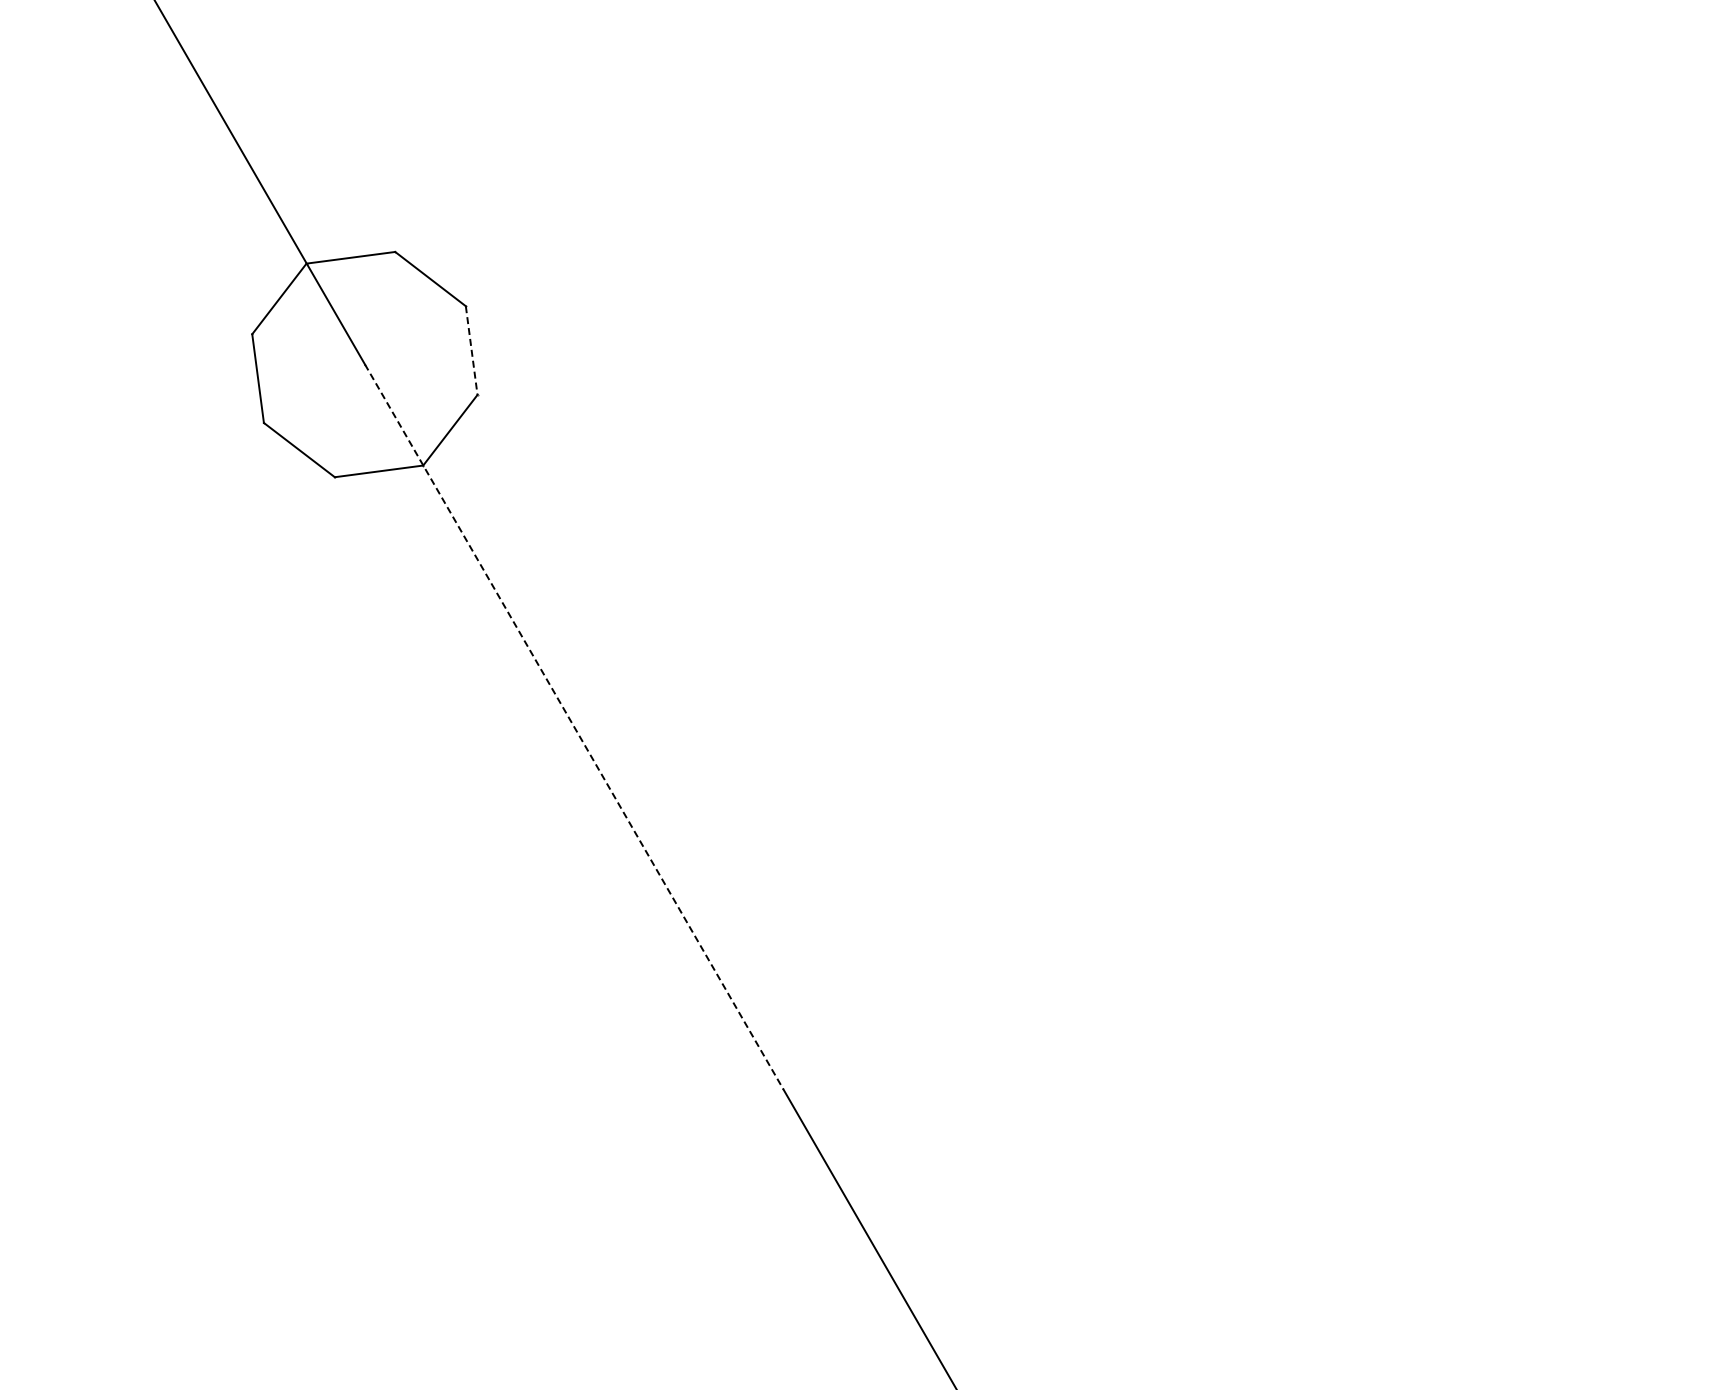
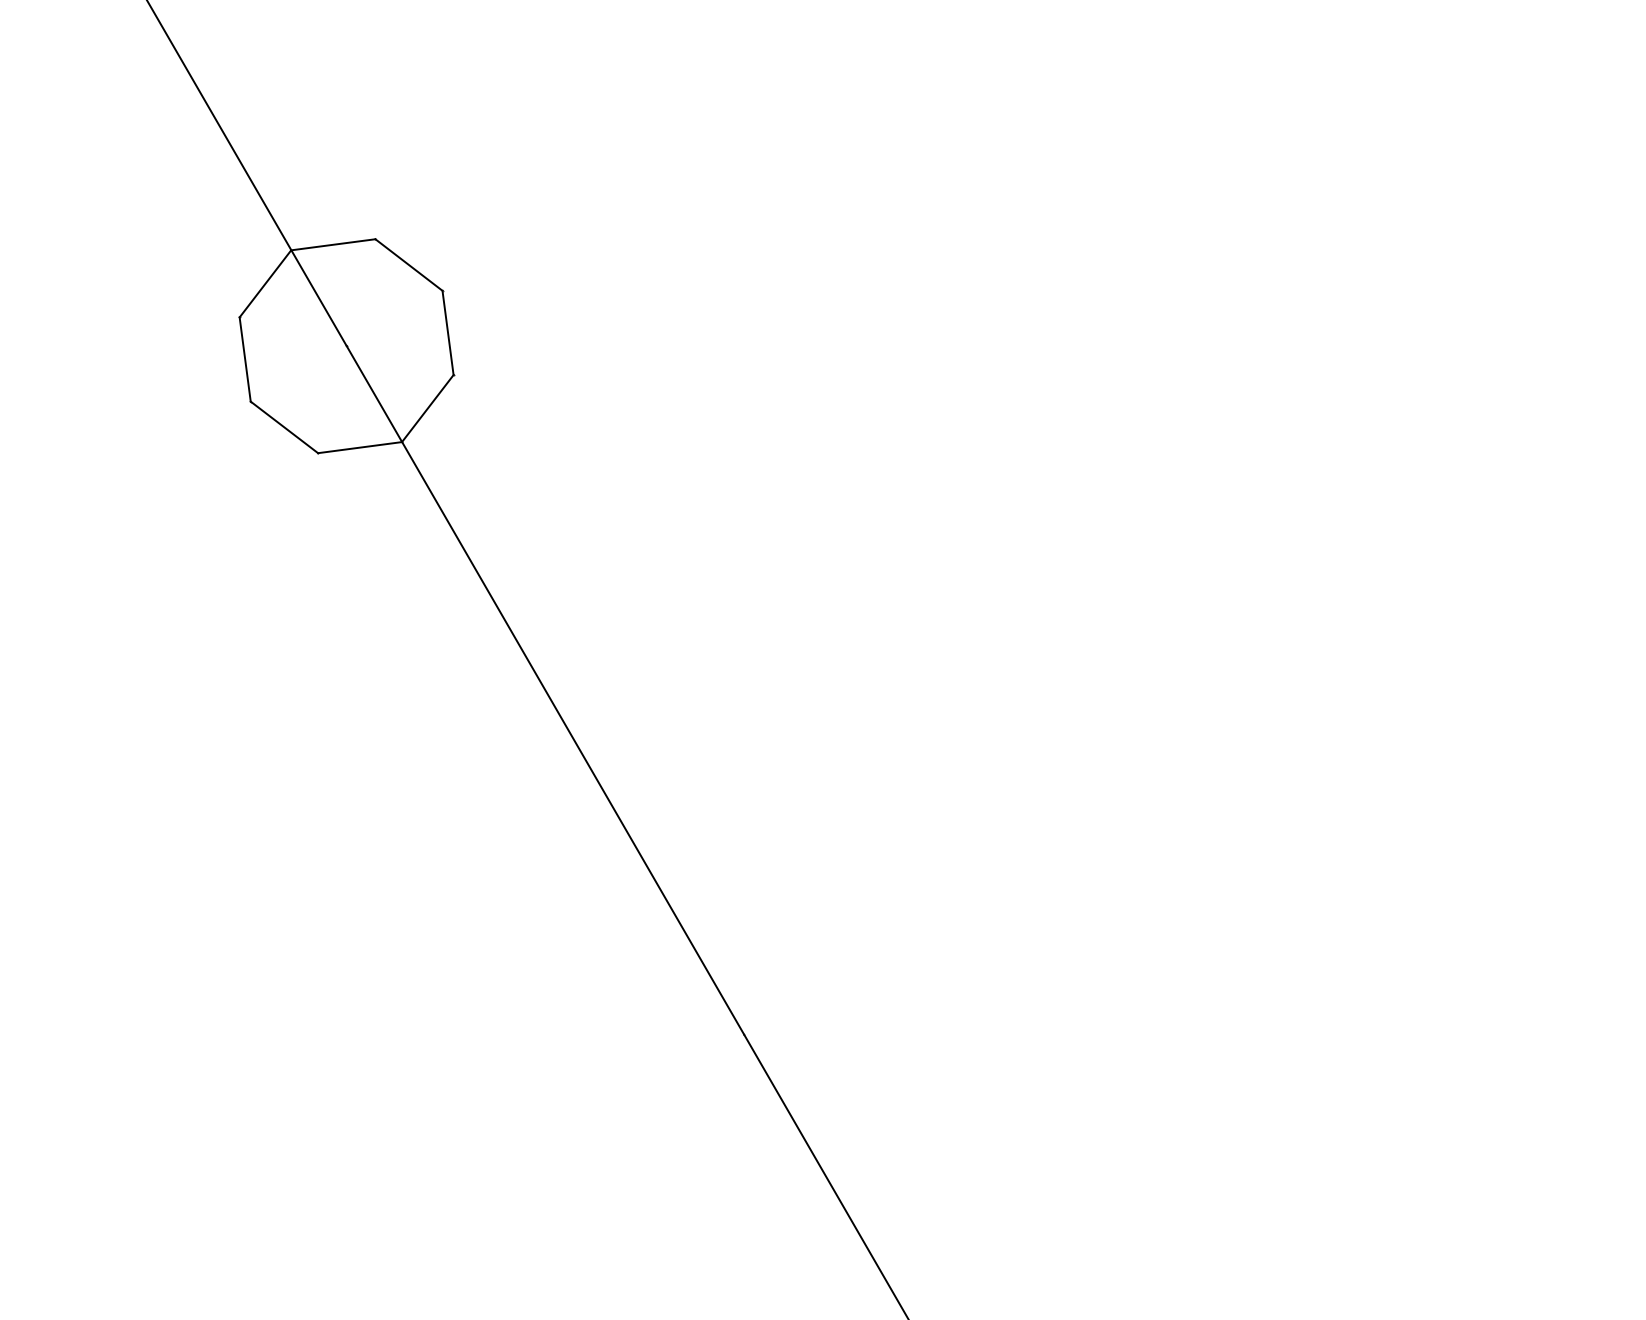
line: (471, 350) -> (447, 332), dashed -> solid
line: (574, 727) -> (545, 690), dashed -> solid

